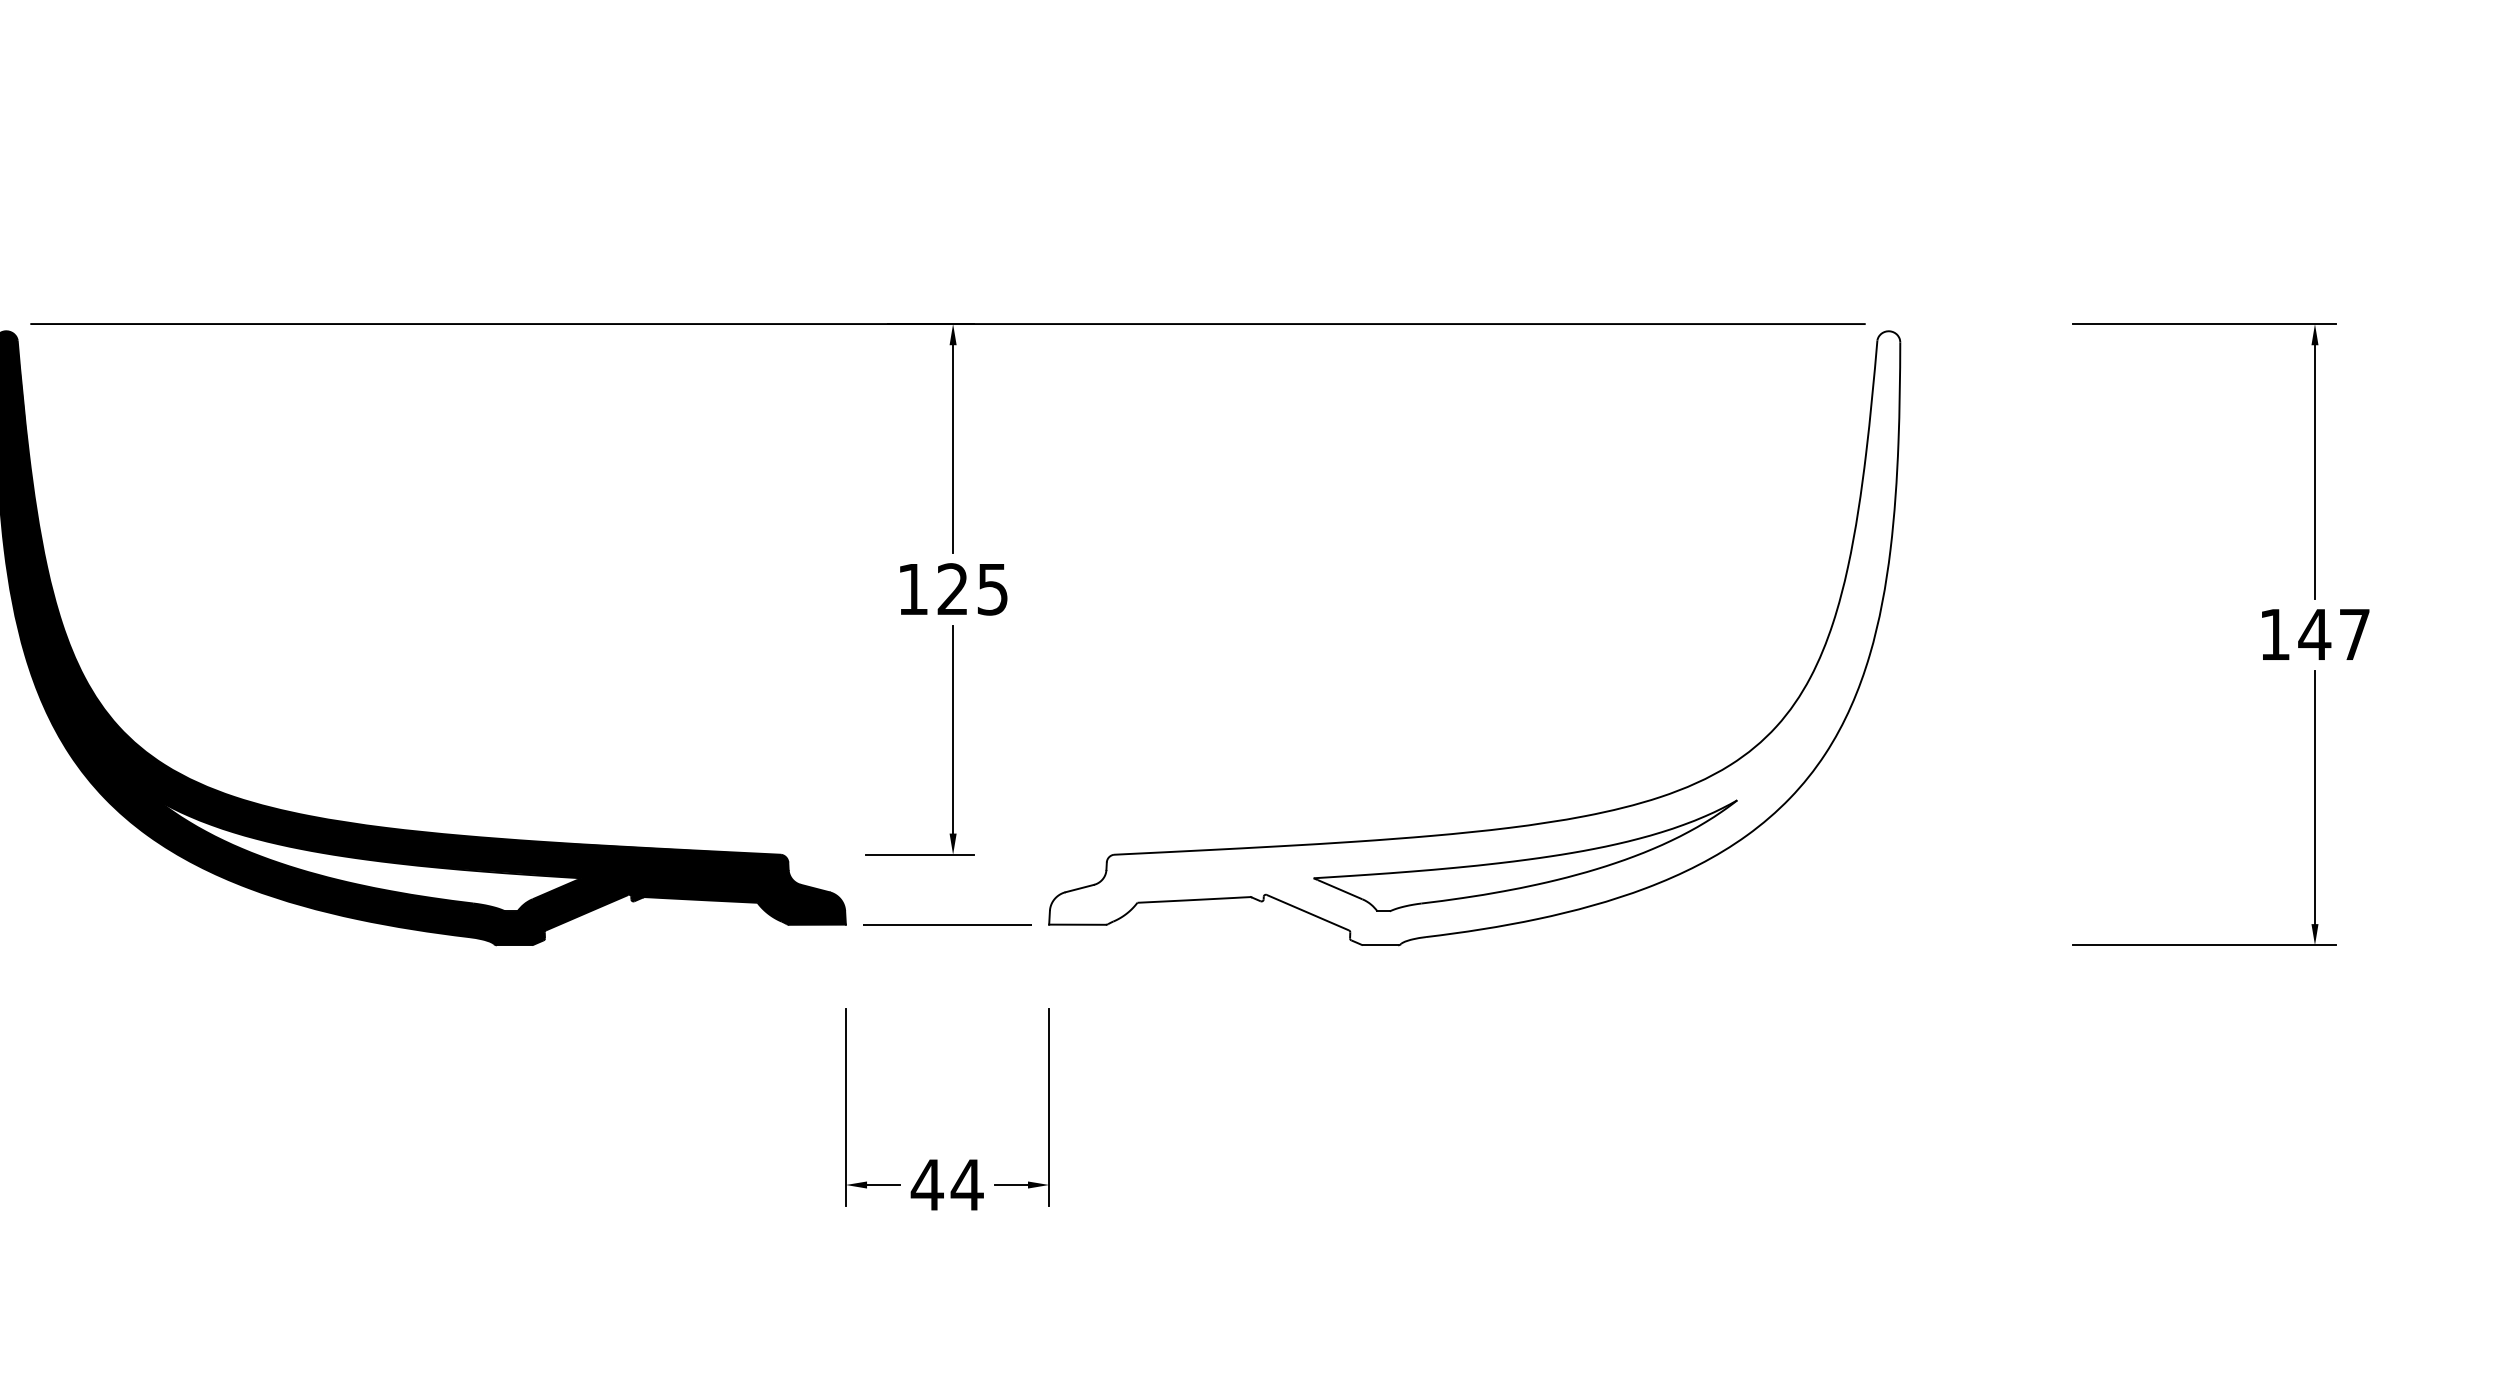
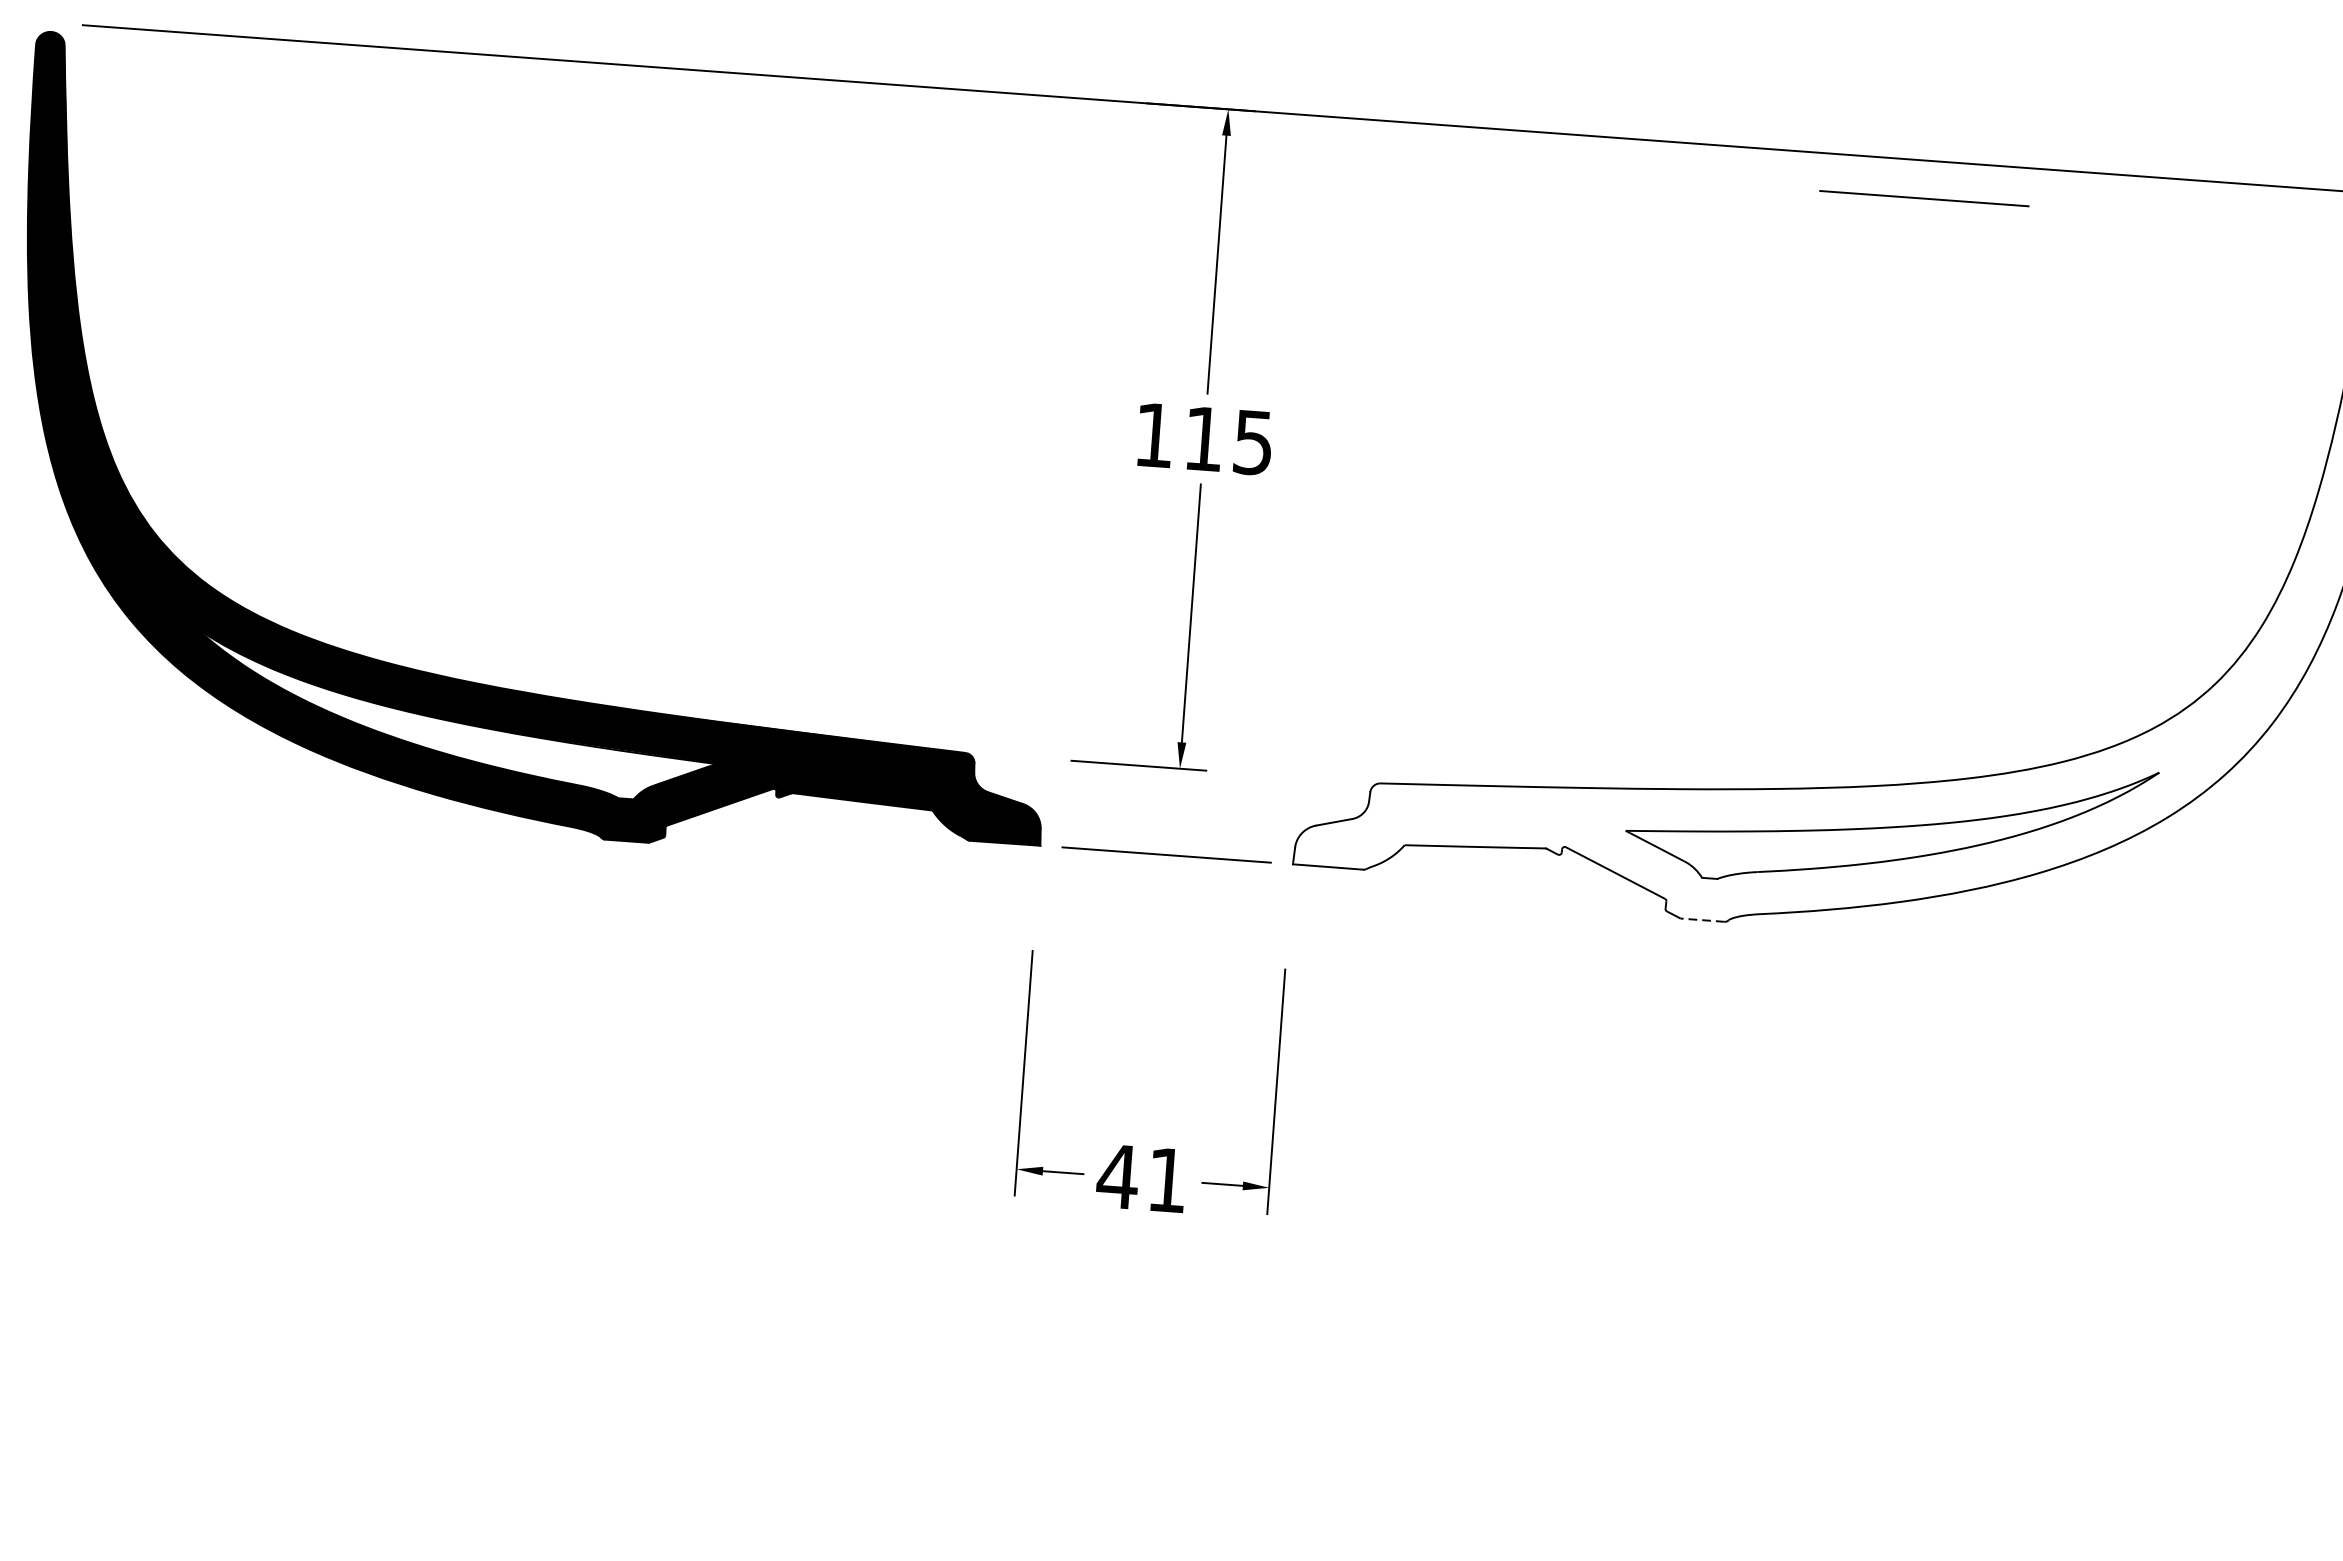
line: (1515, 354) -> (1924, 198), added
text: (952, 588) -> (1203, 437), 125 -> 115
line: (1380, 945) -> (1702, 920), solid -> dashed
text: (966, 1184) -> (1166, 1179), 44 -> 41

